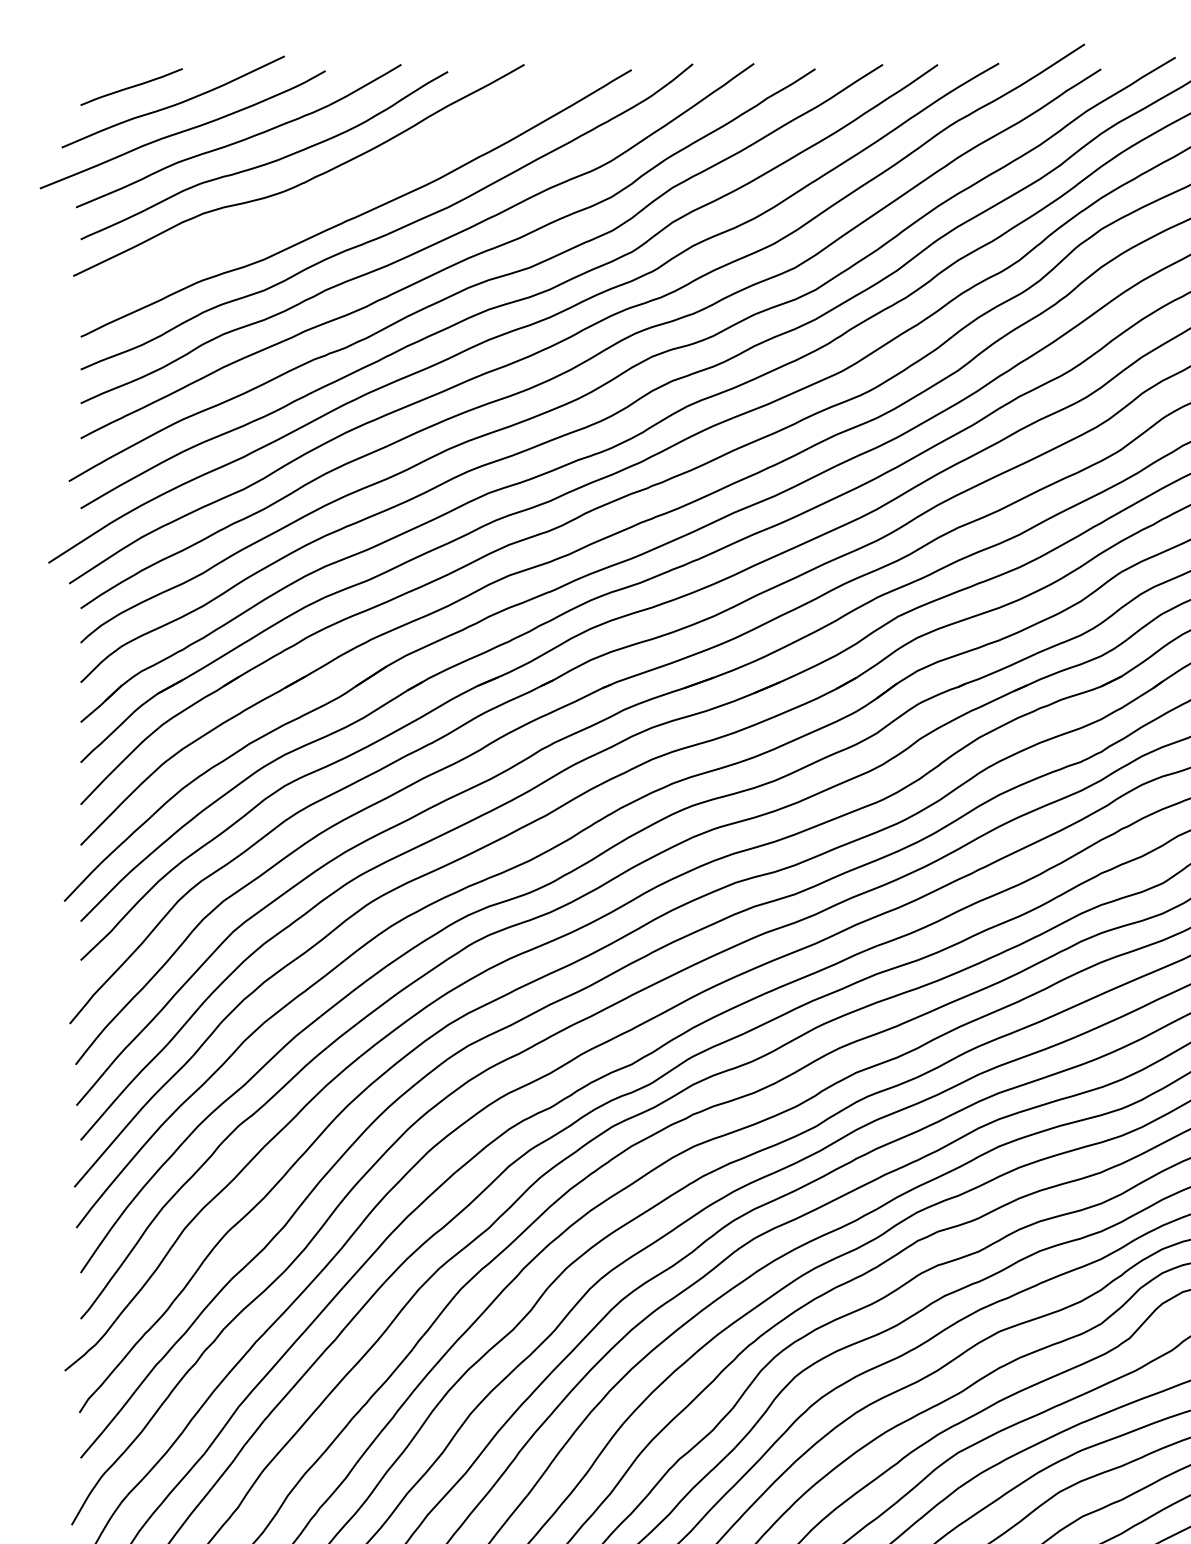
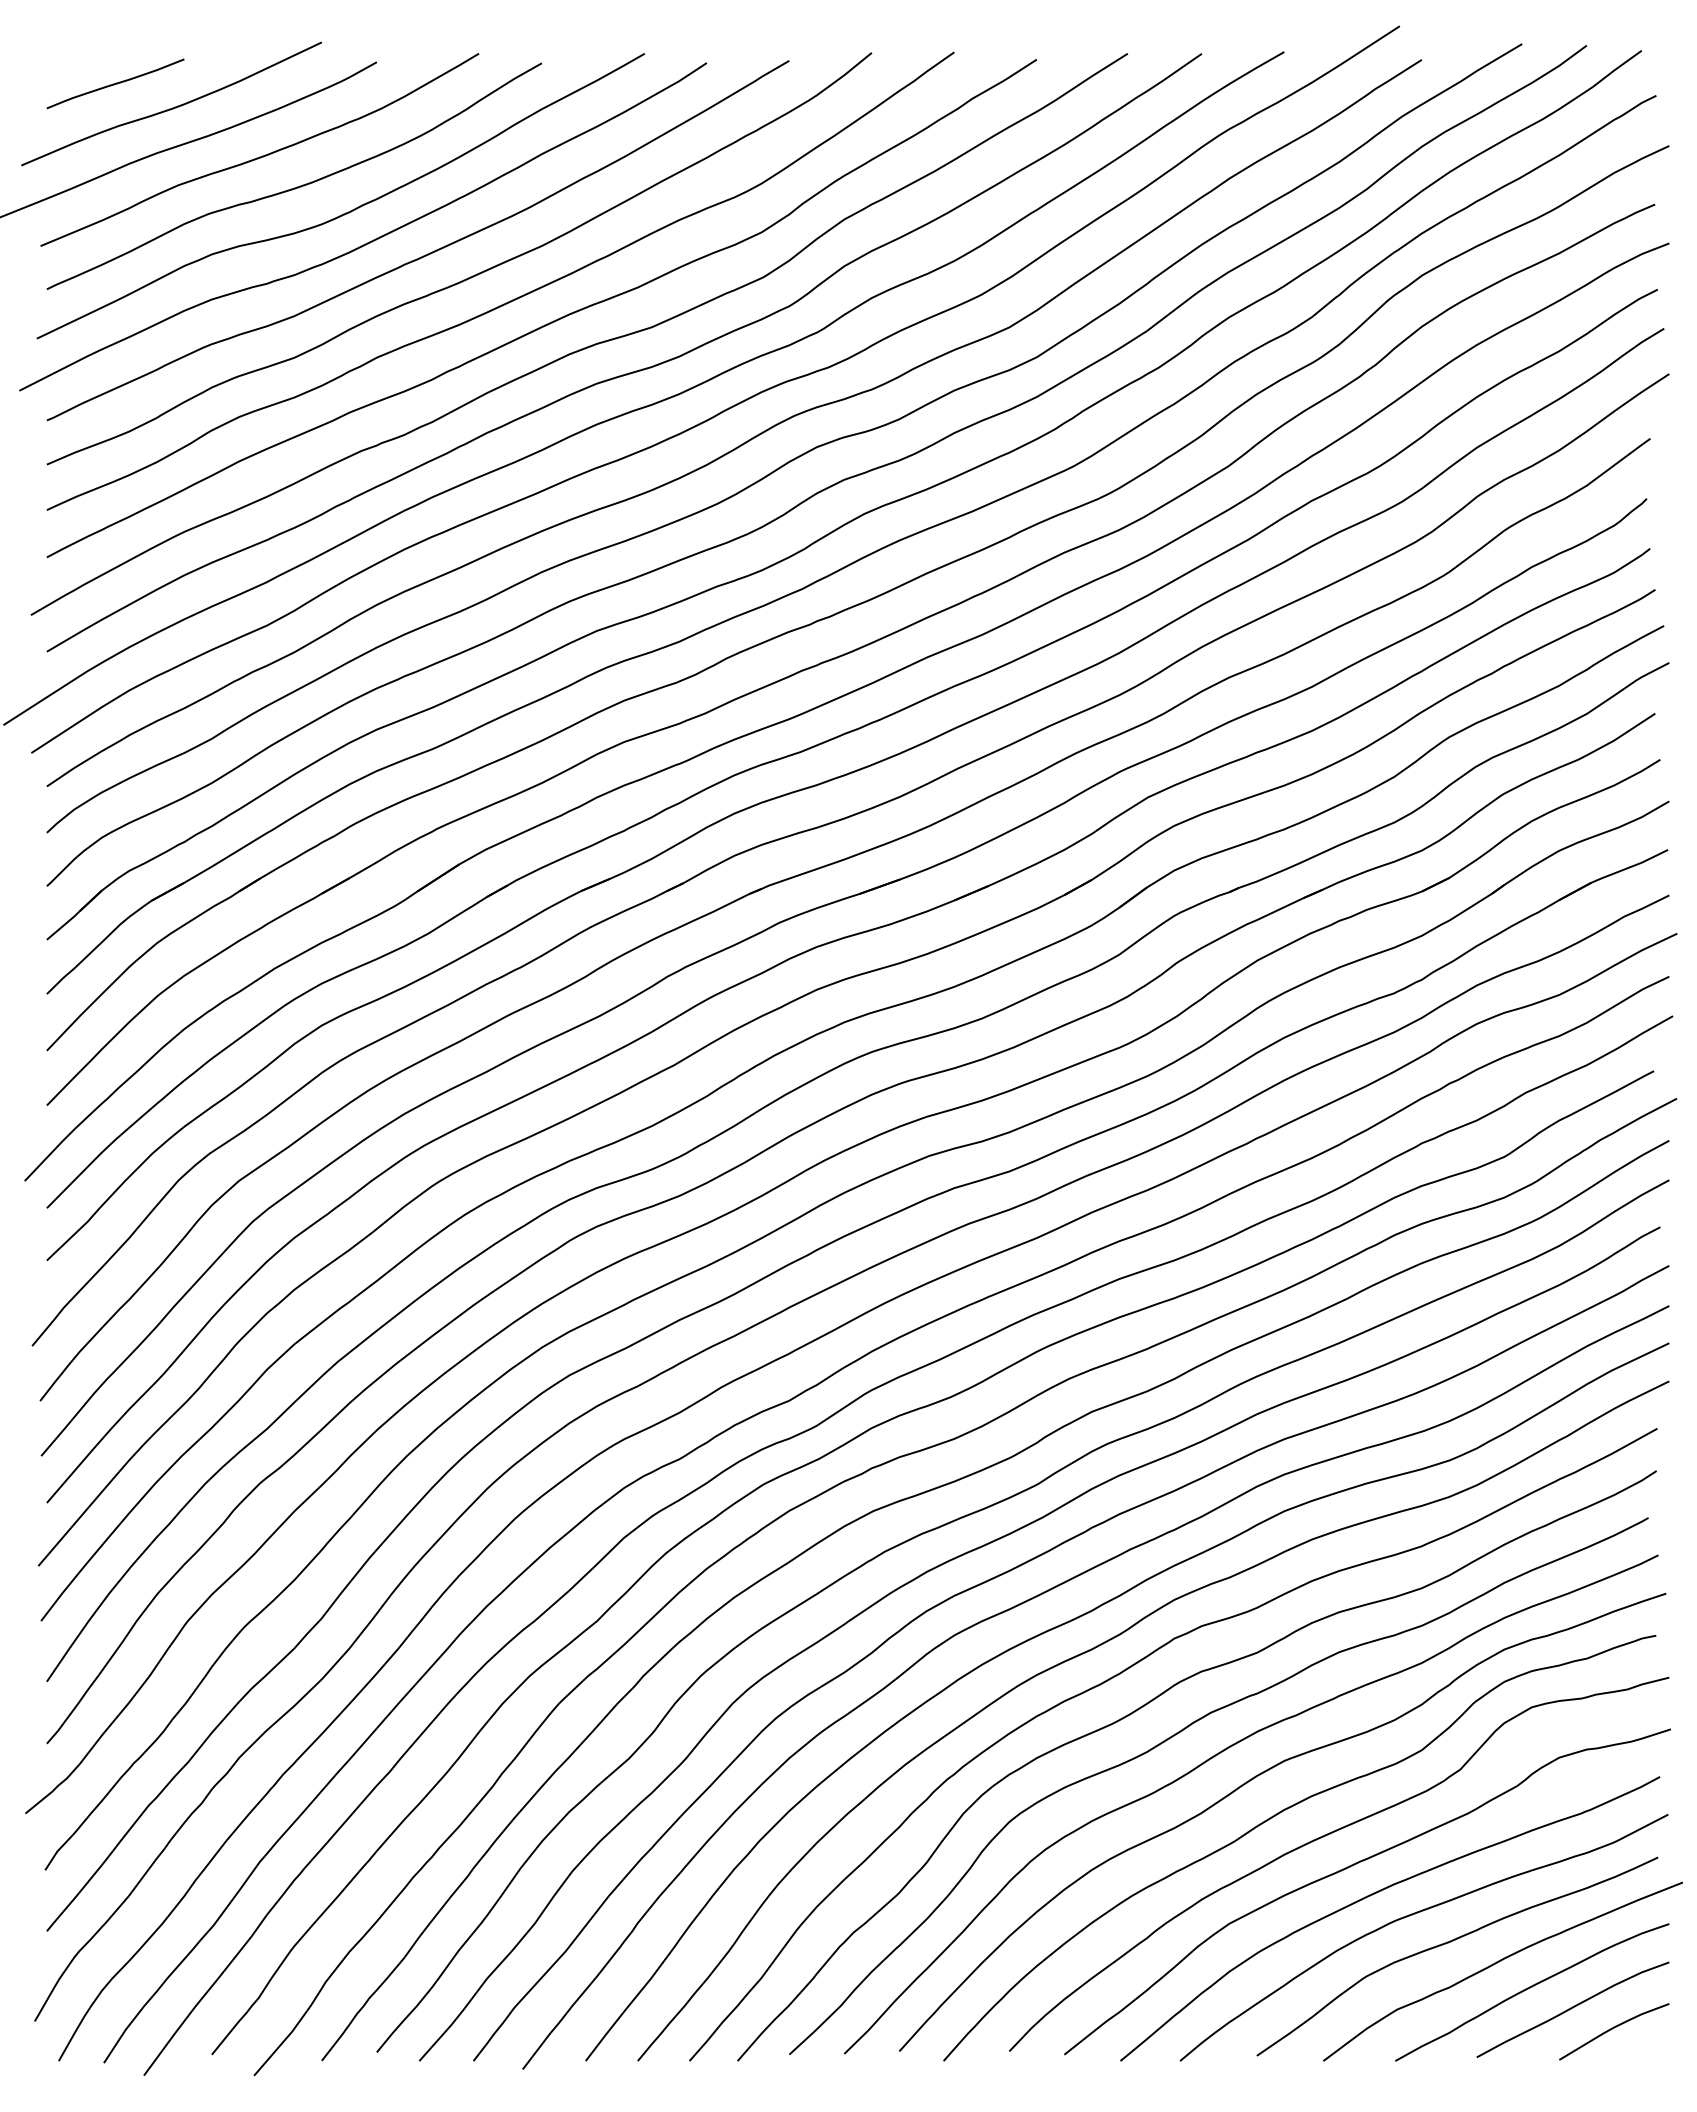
curve: (321, 203) -> (371, 240), added

